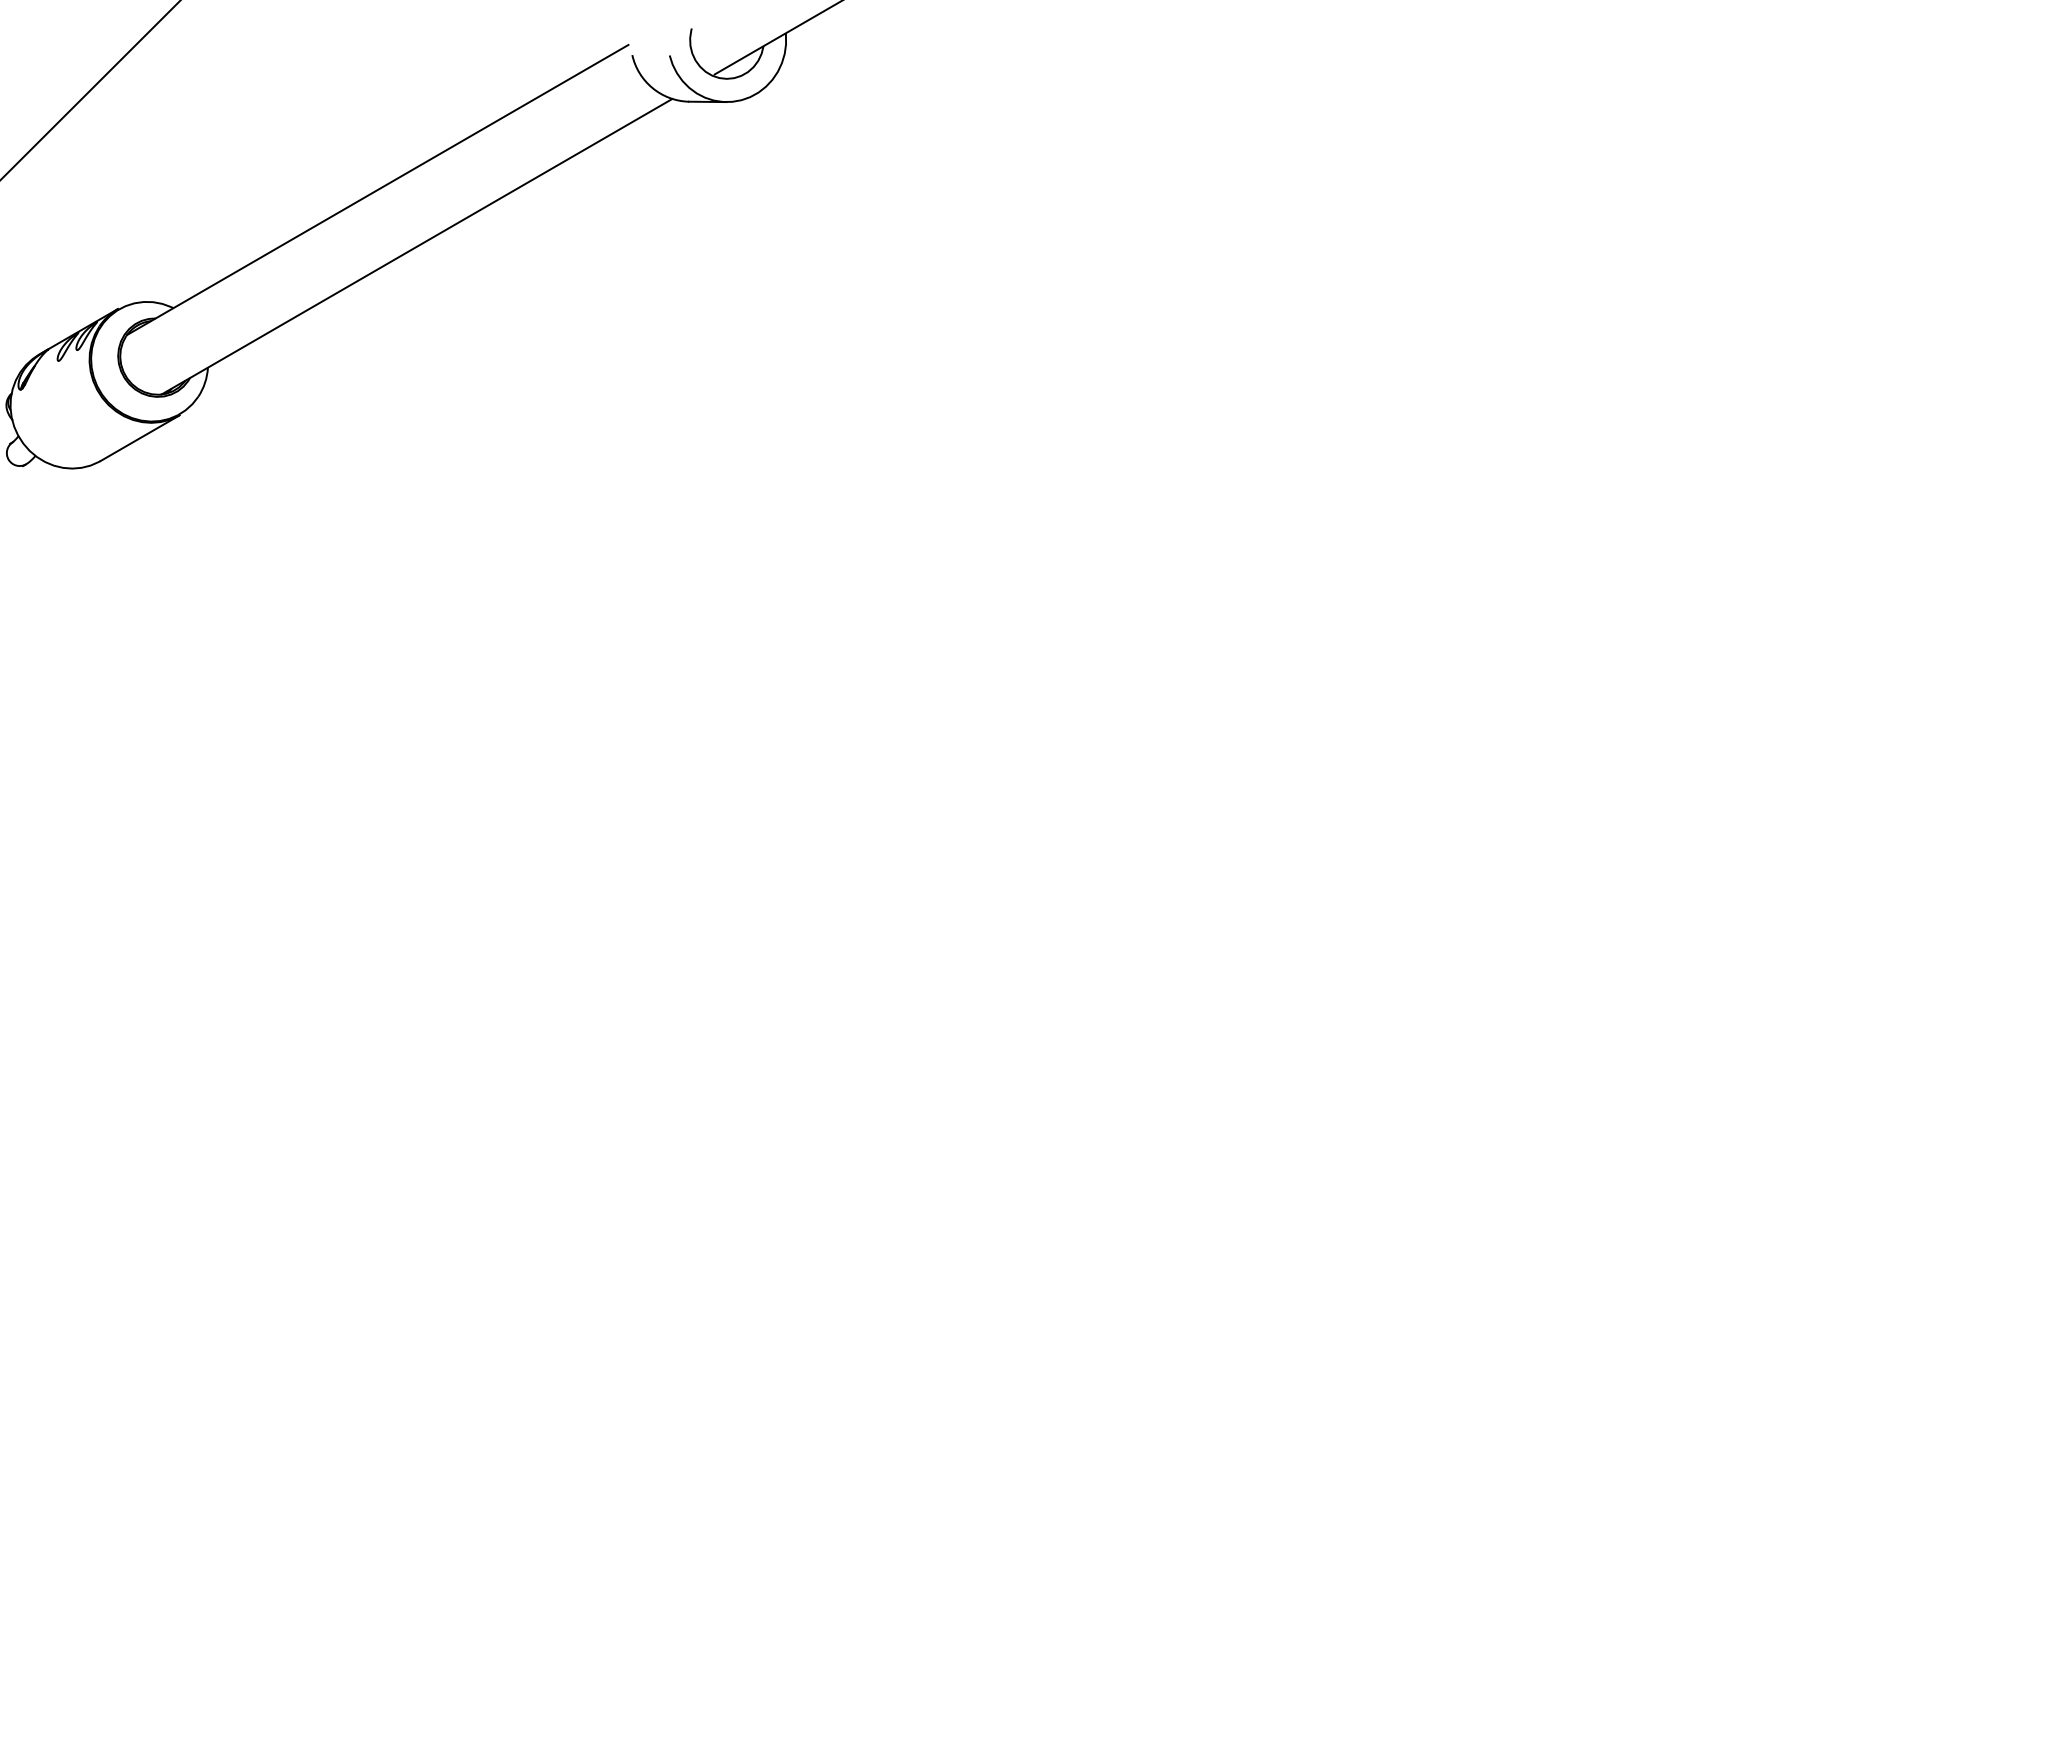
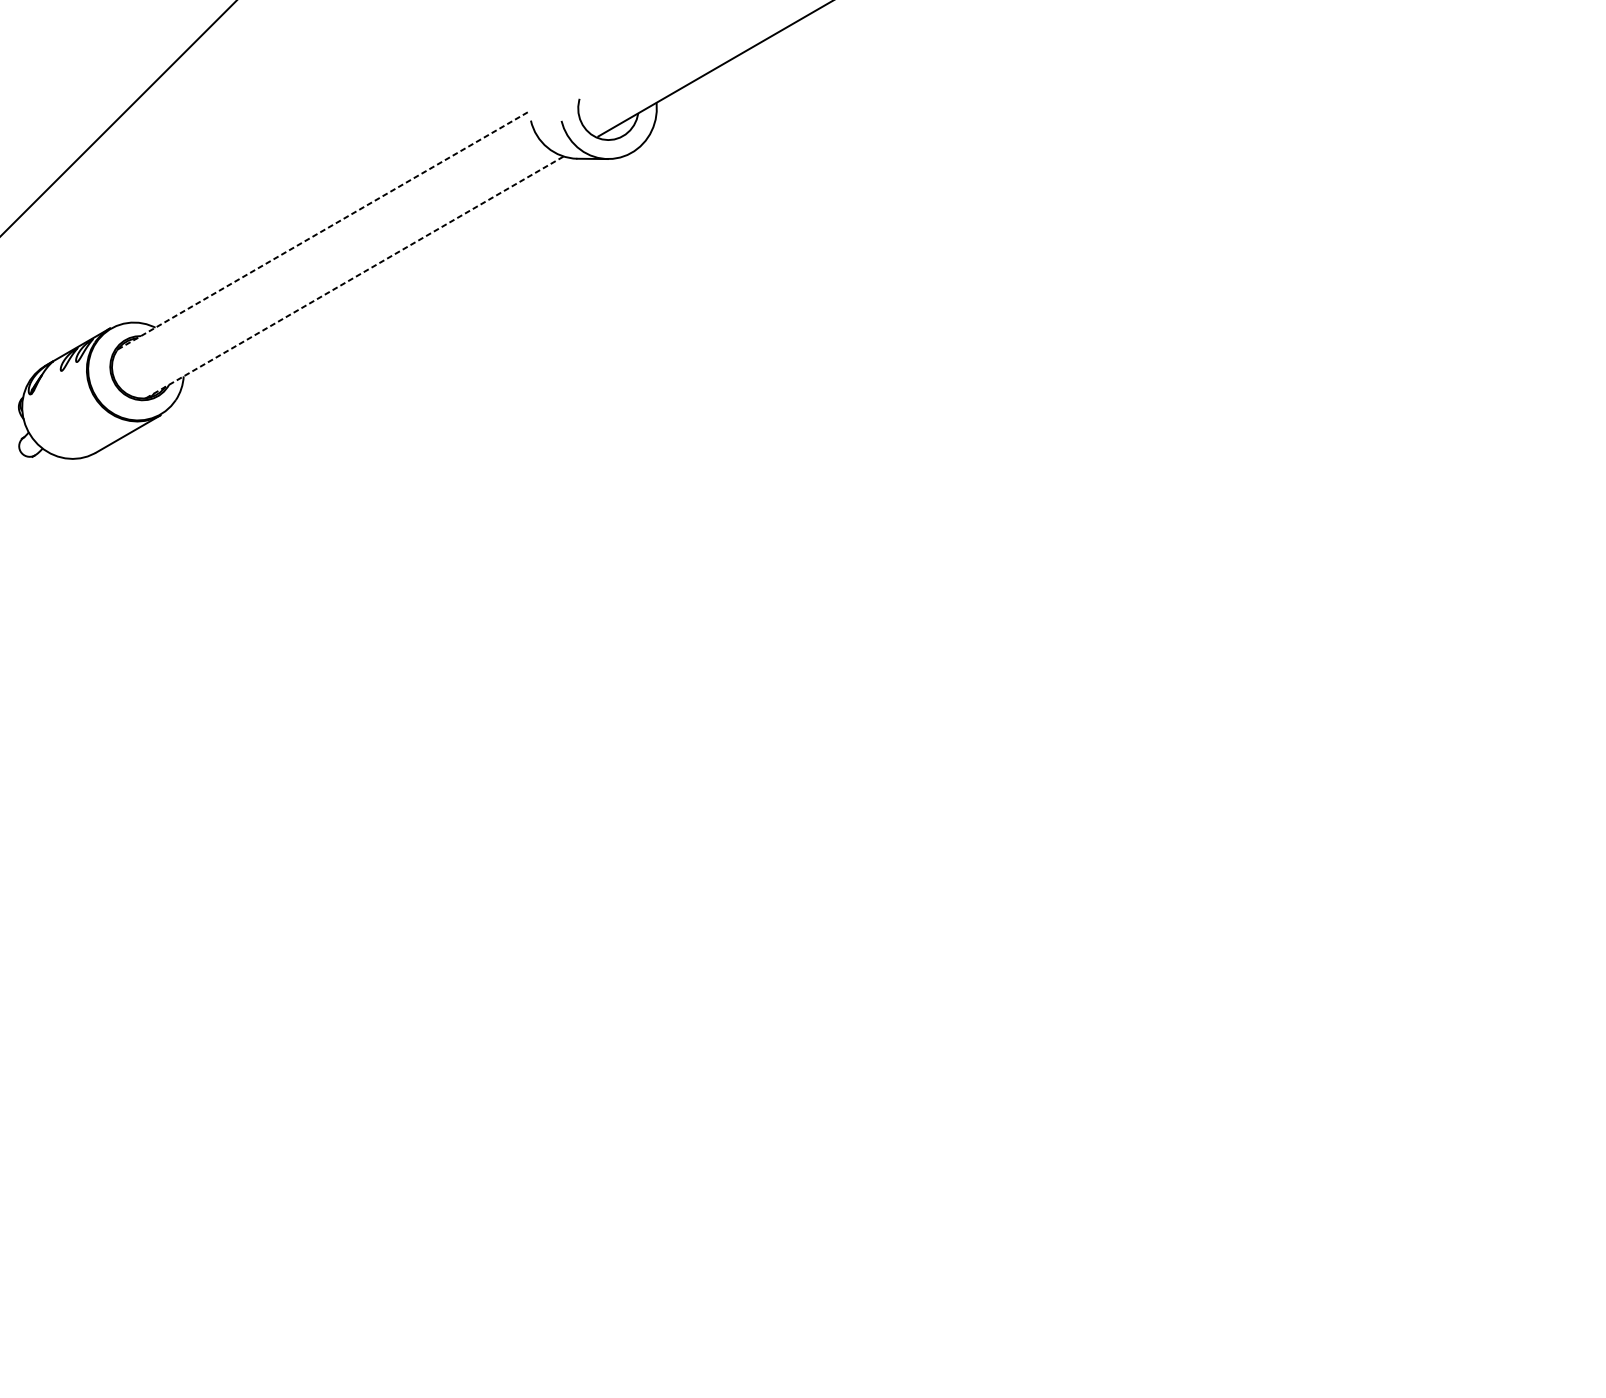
line: (377, 190) -> (322, 231), solid -> dashed
line: (417, 246) -> (355, 277), solid -> dashed

